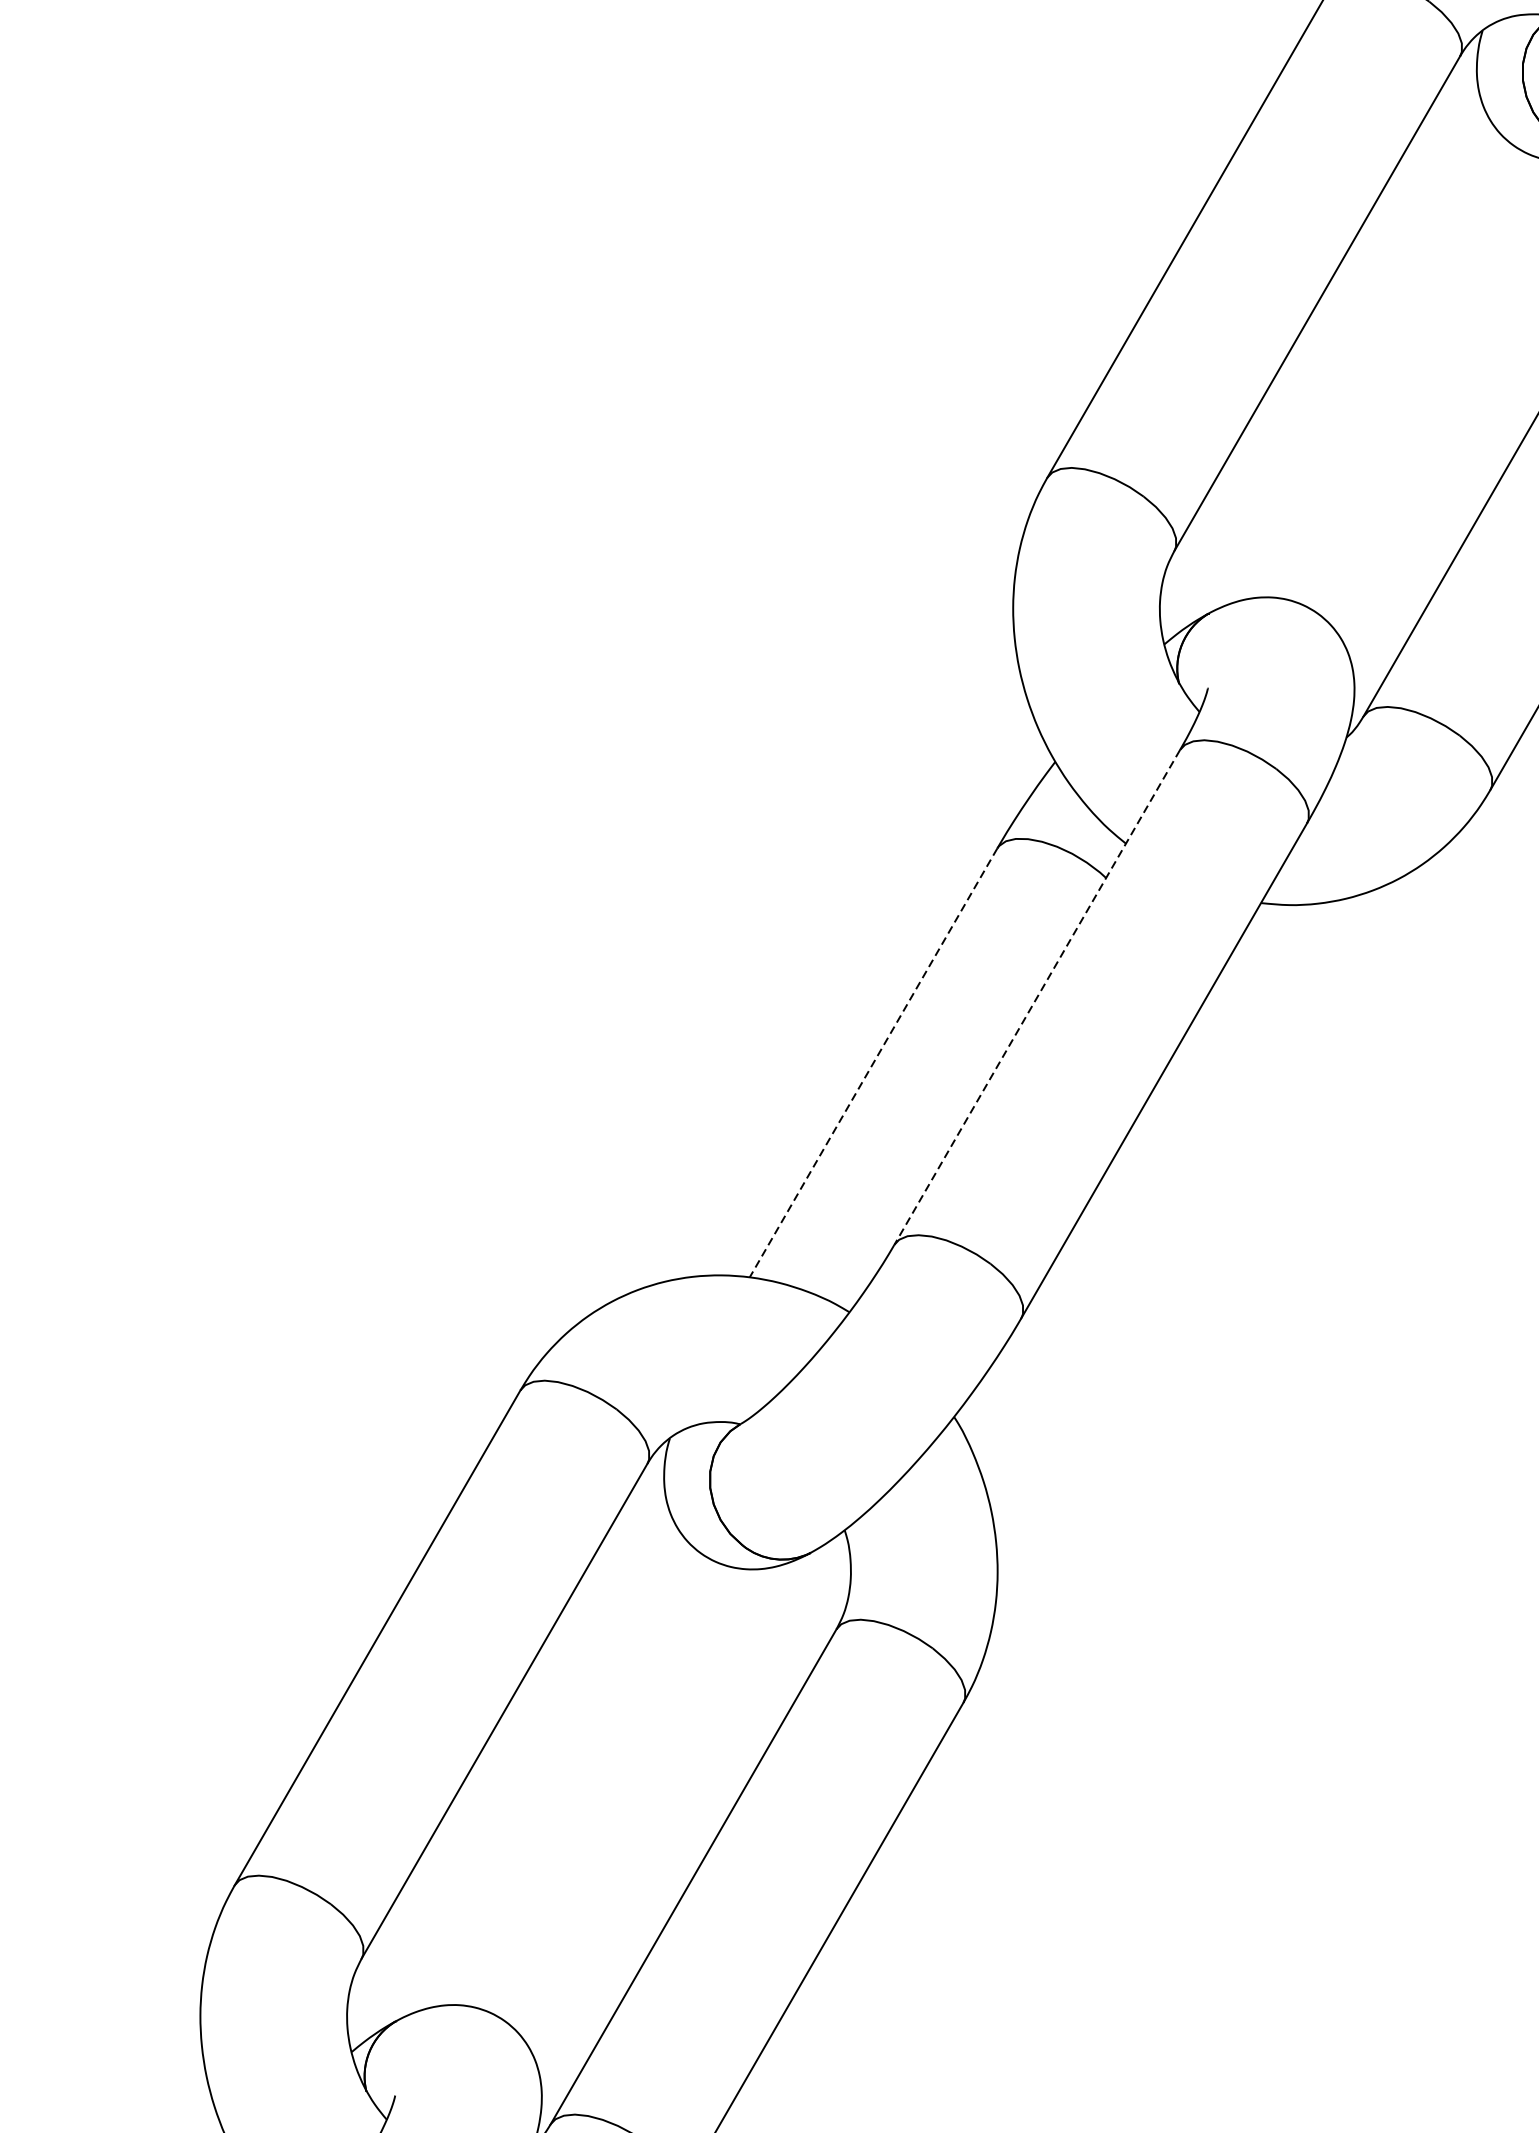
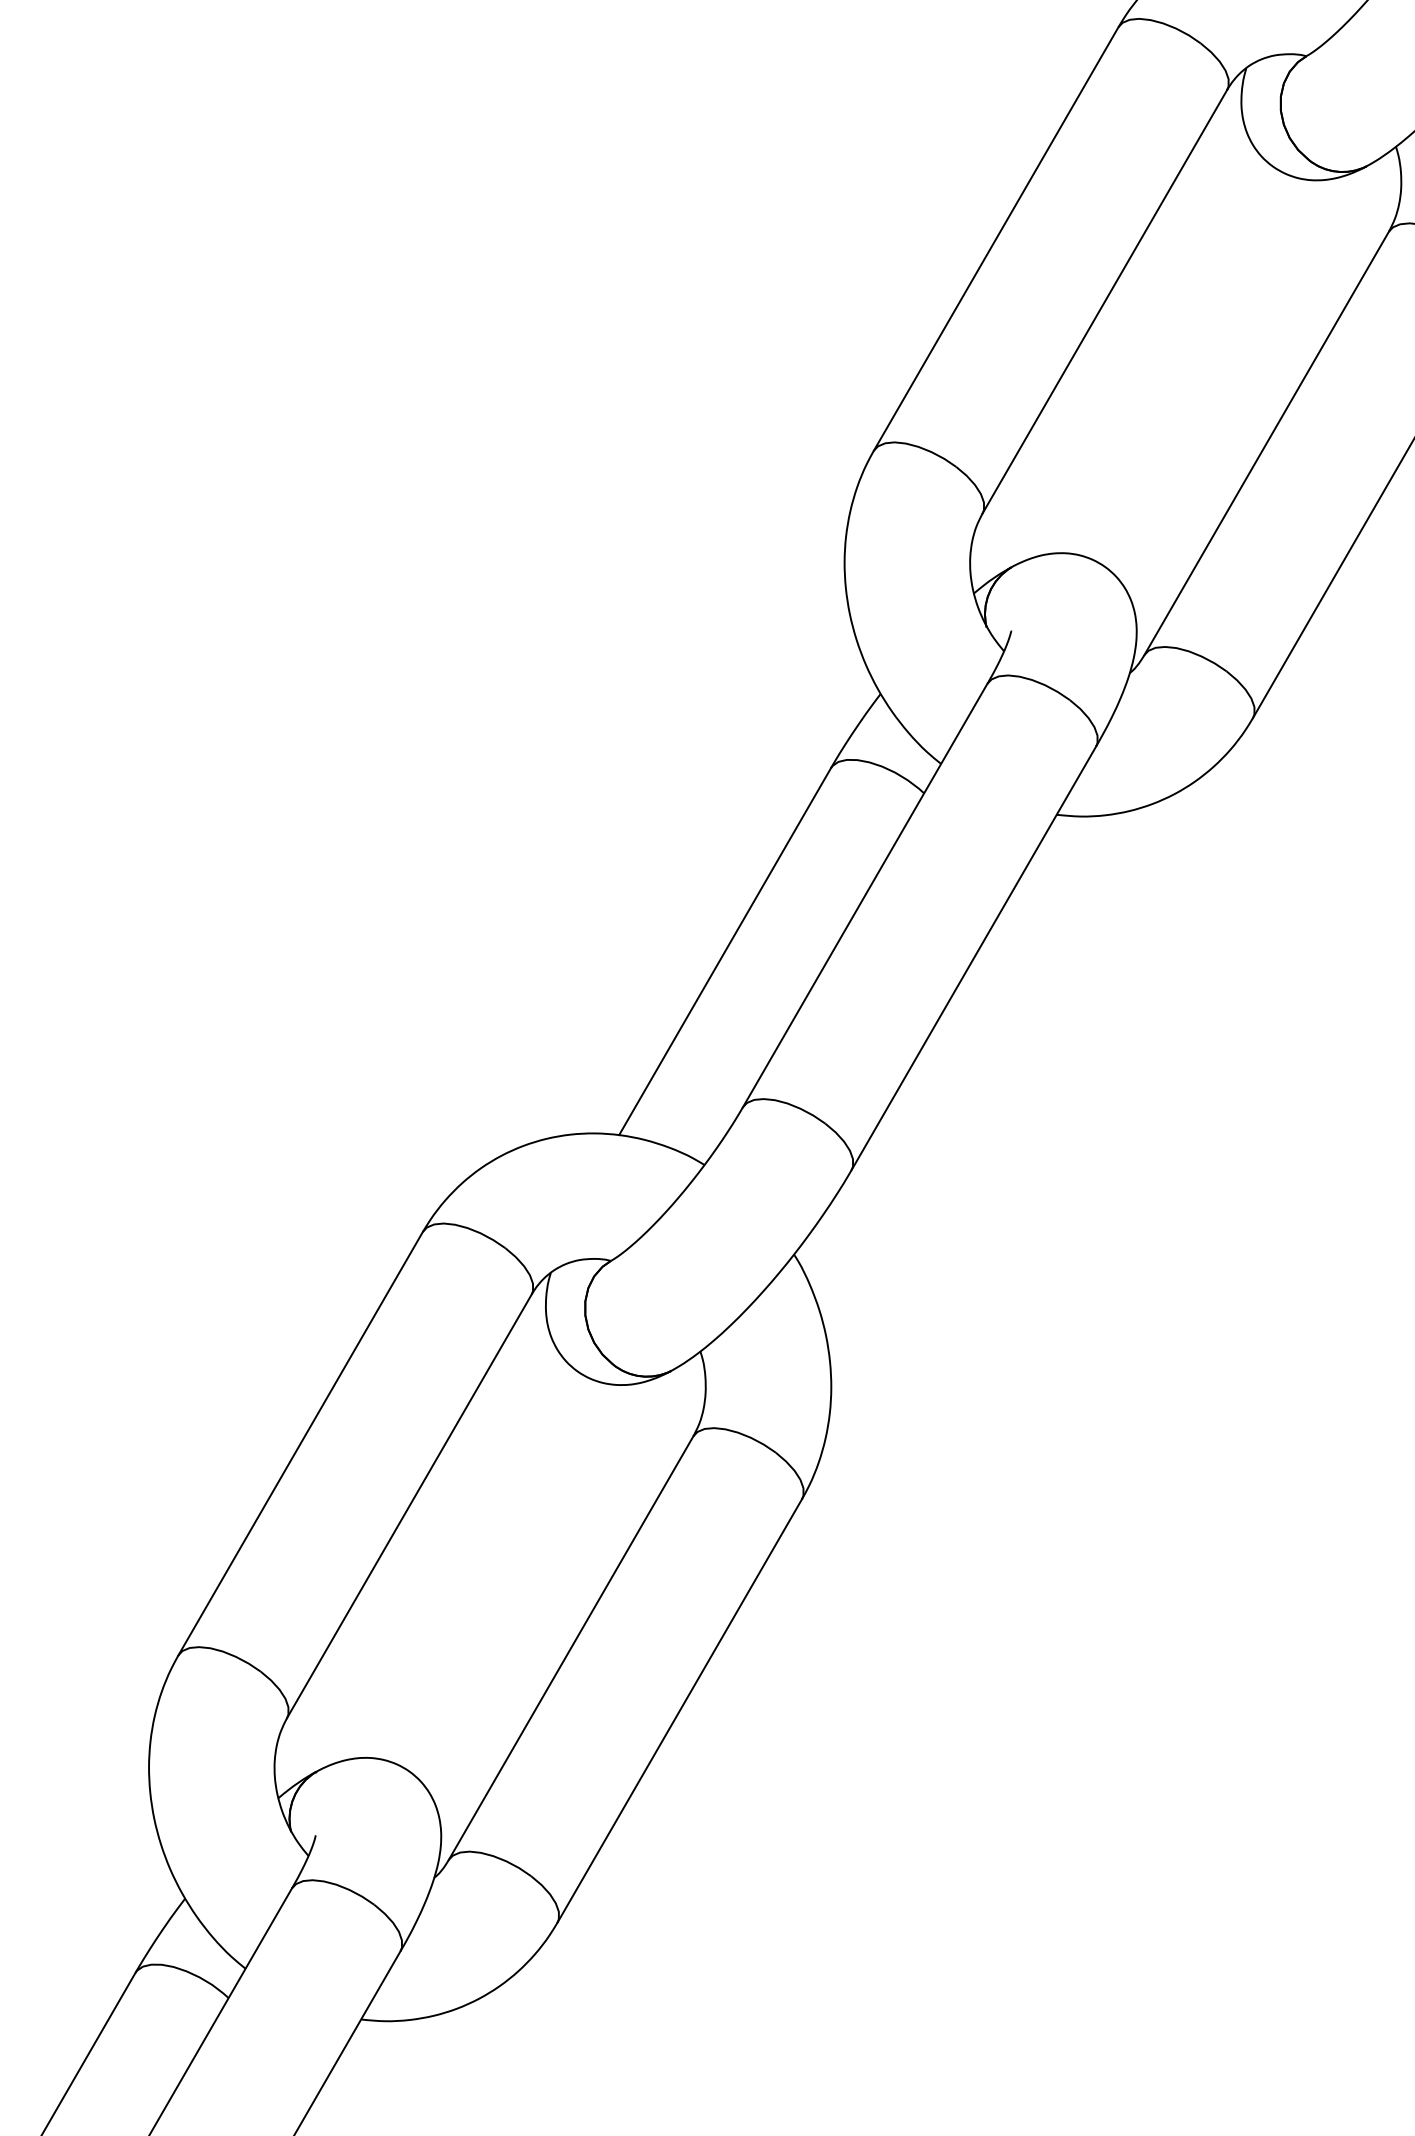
line: (1037, 997) -> (865, 895), dashed -> solid
line: (874, 1062) -> (725, 951), dashed -> solid

